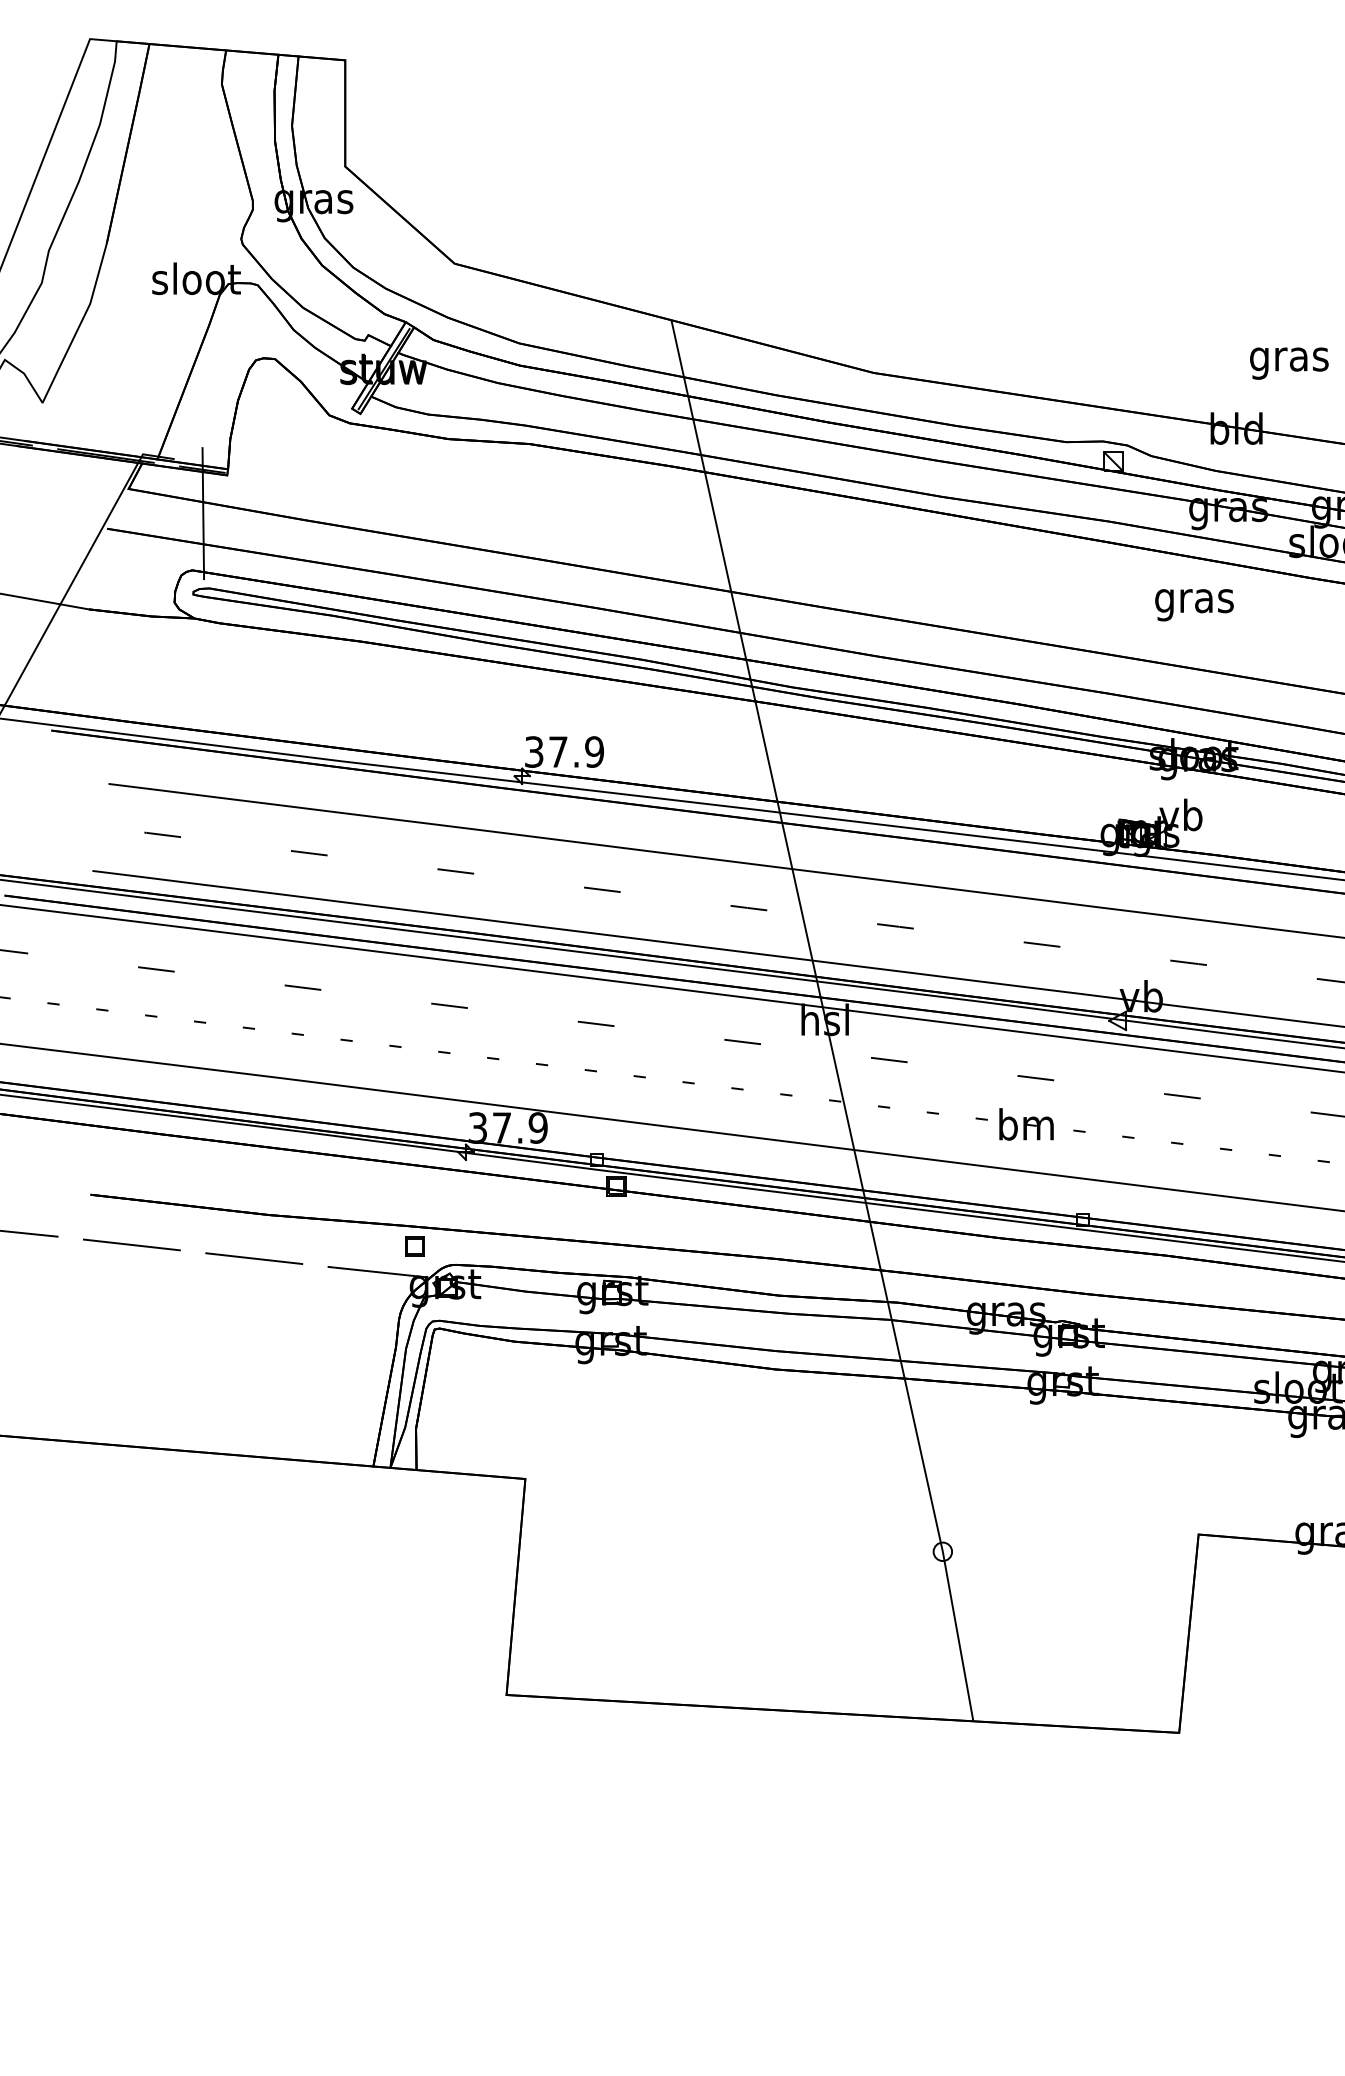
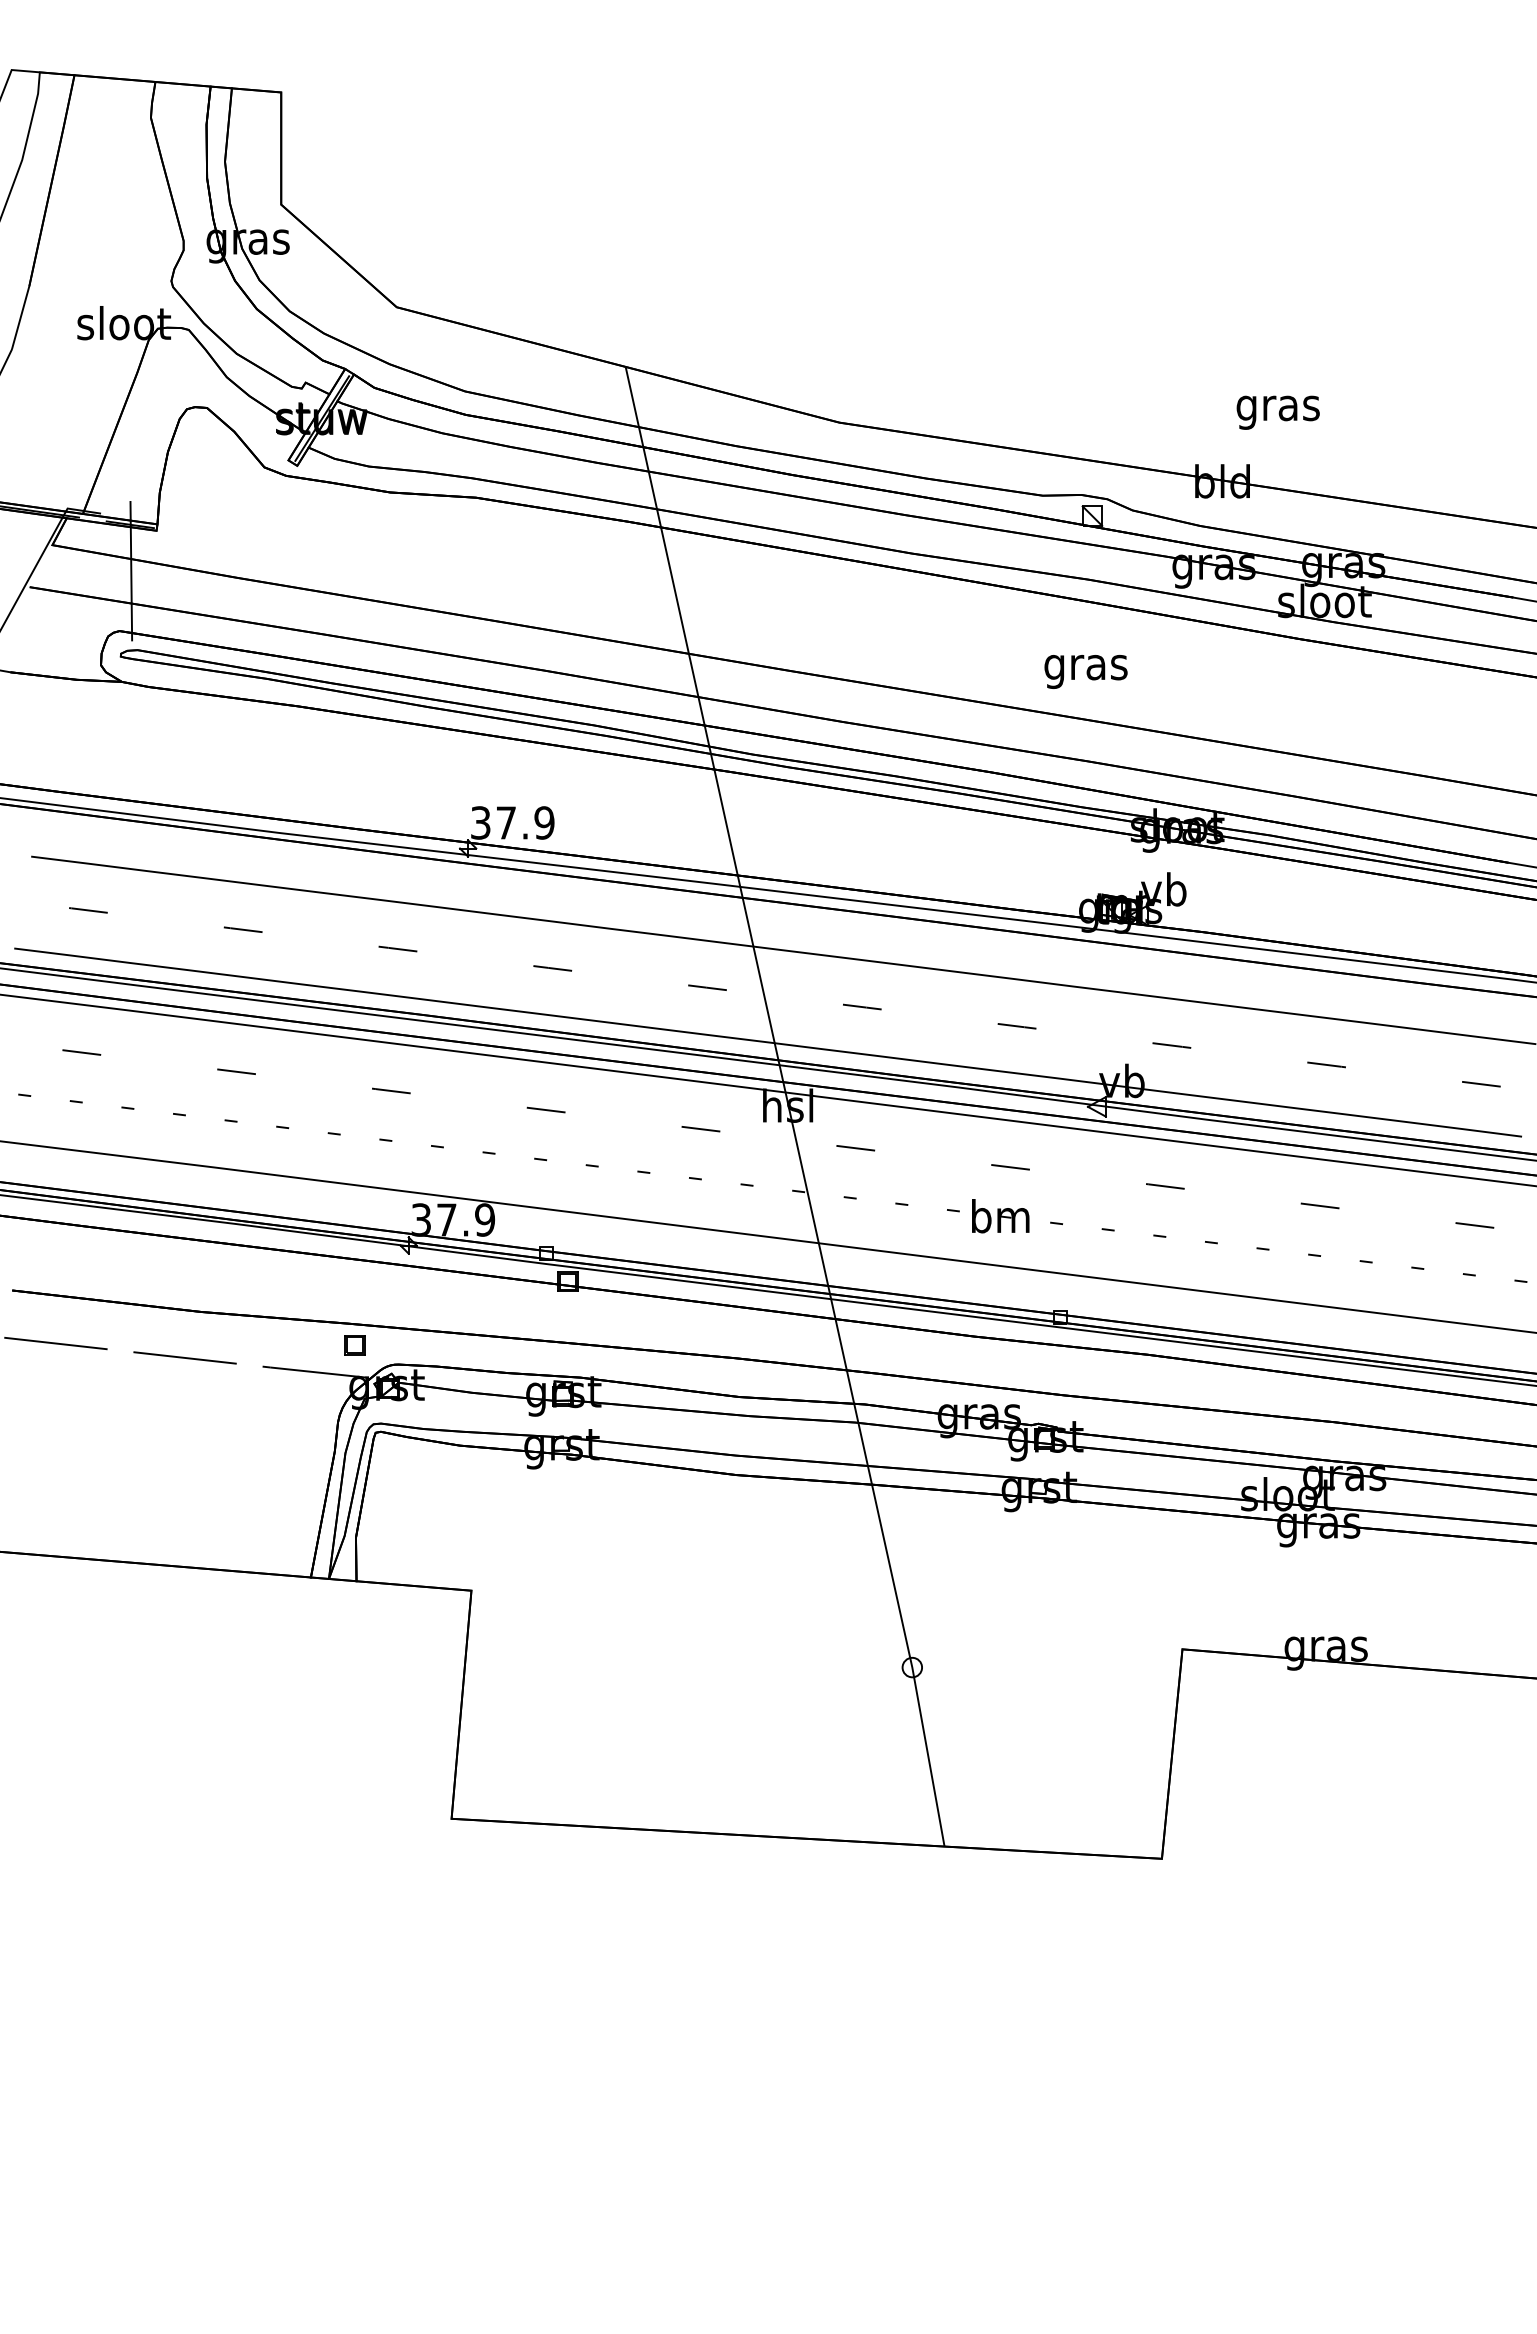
text: (1193, 604) -> (1085, 671), moved

